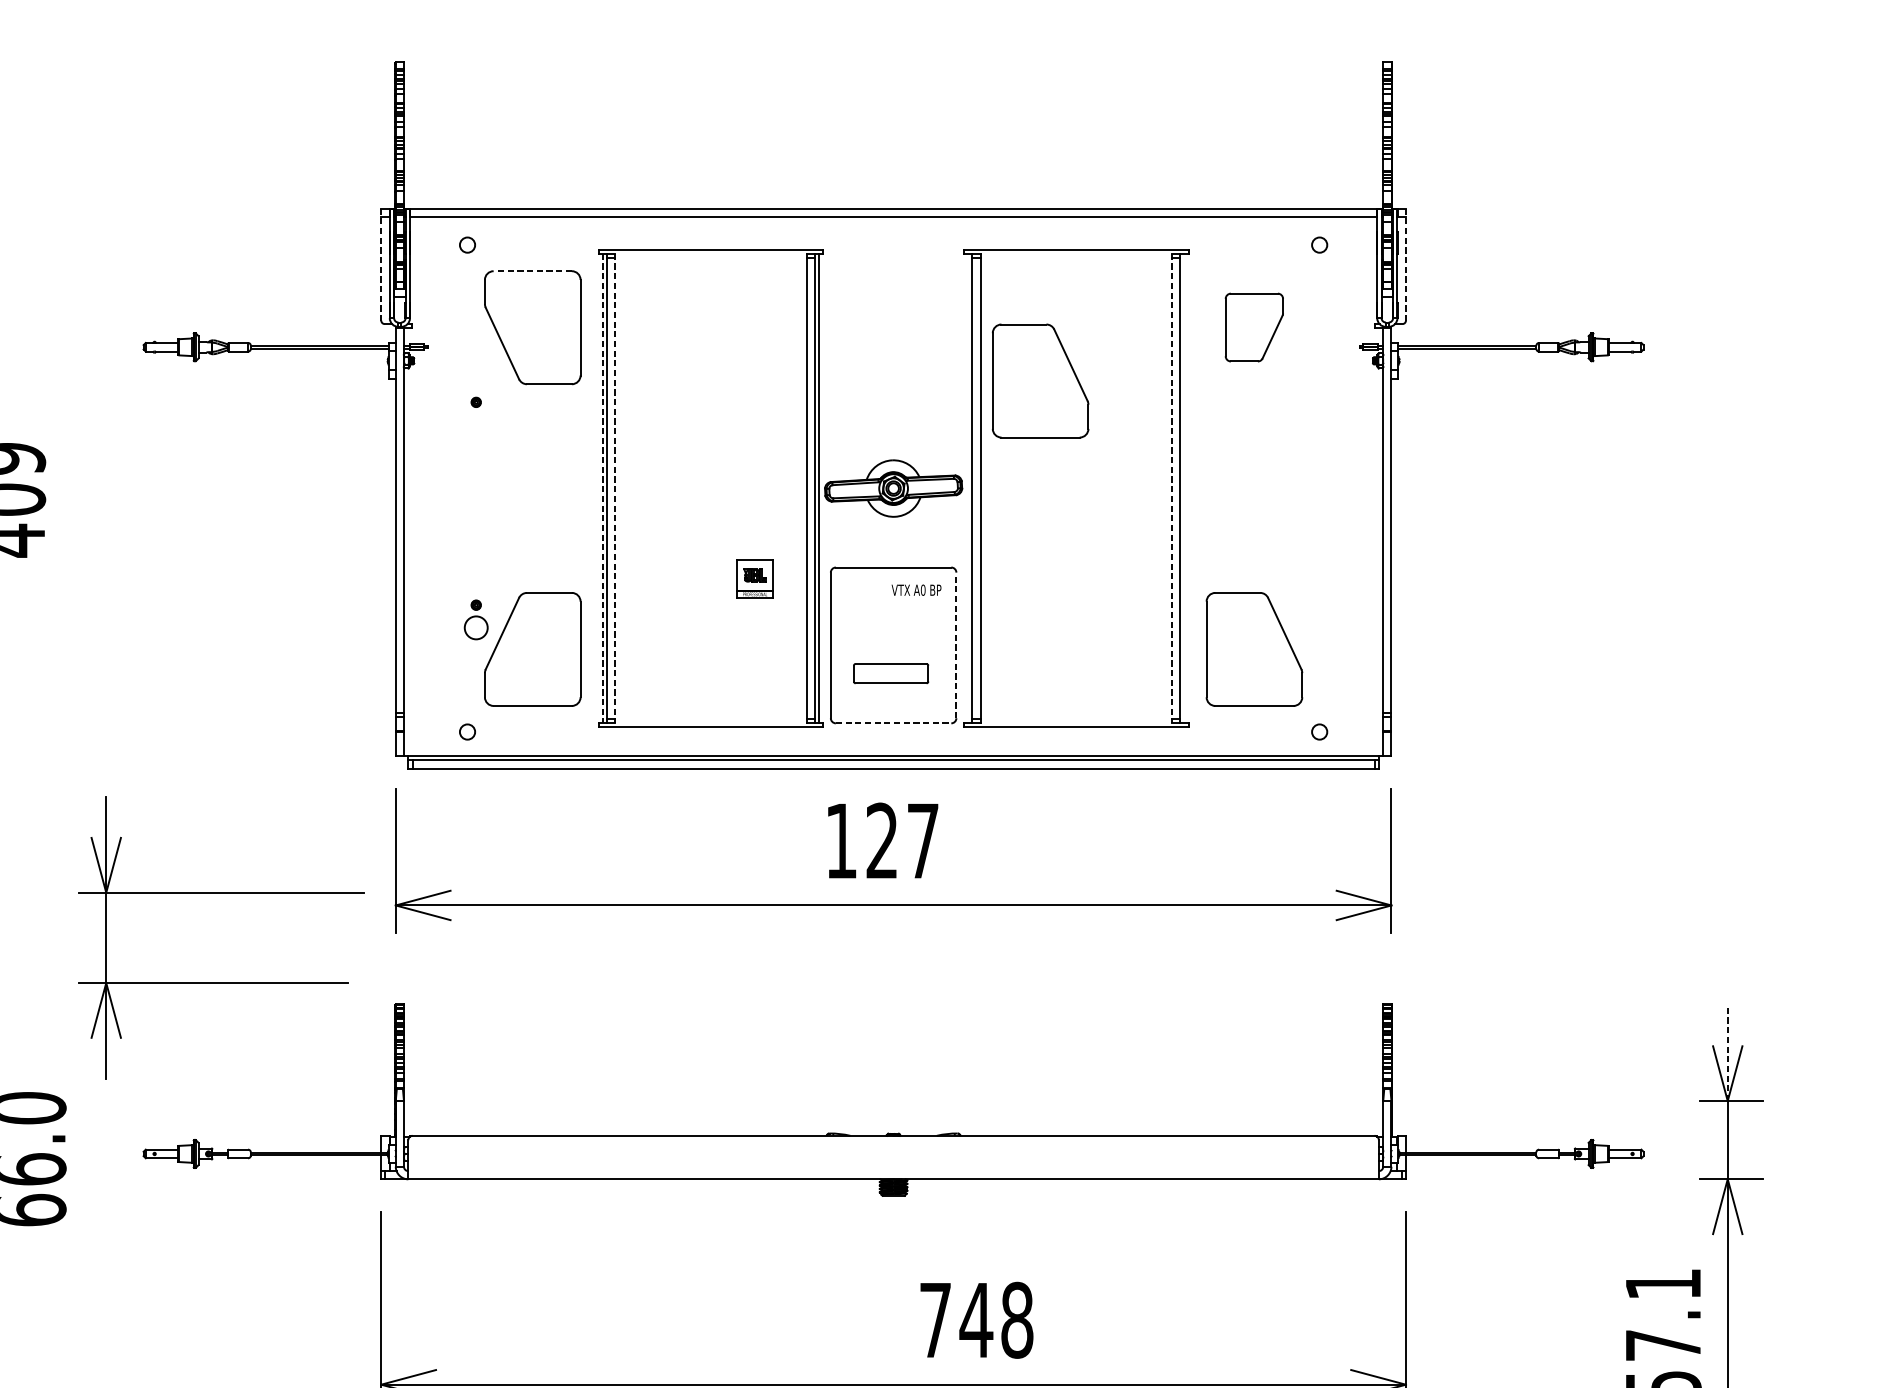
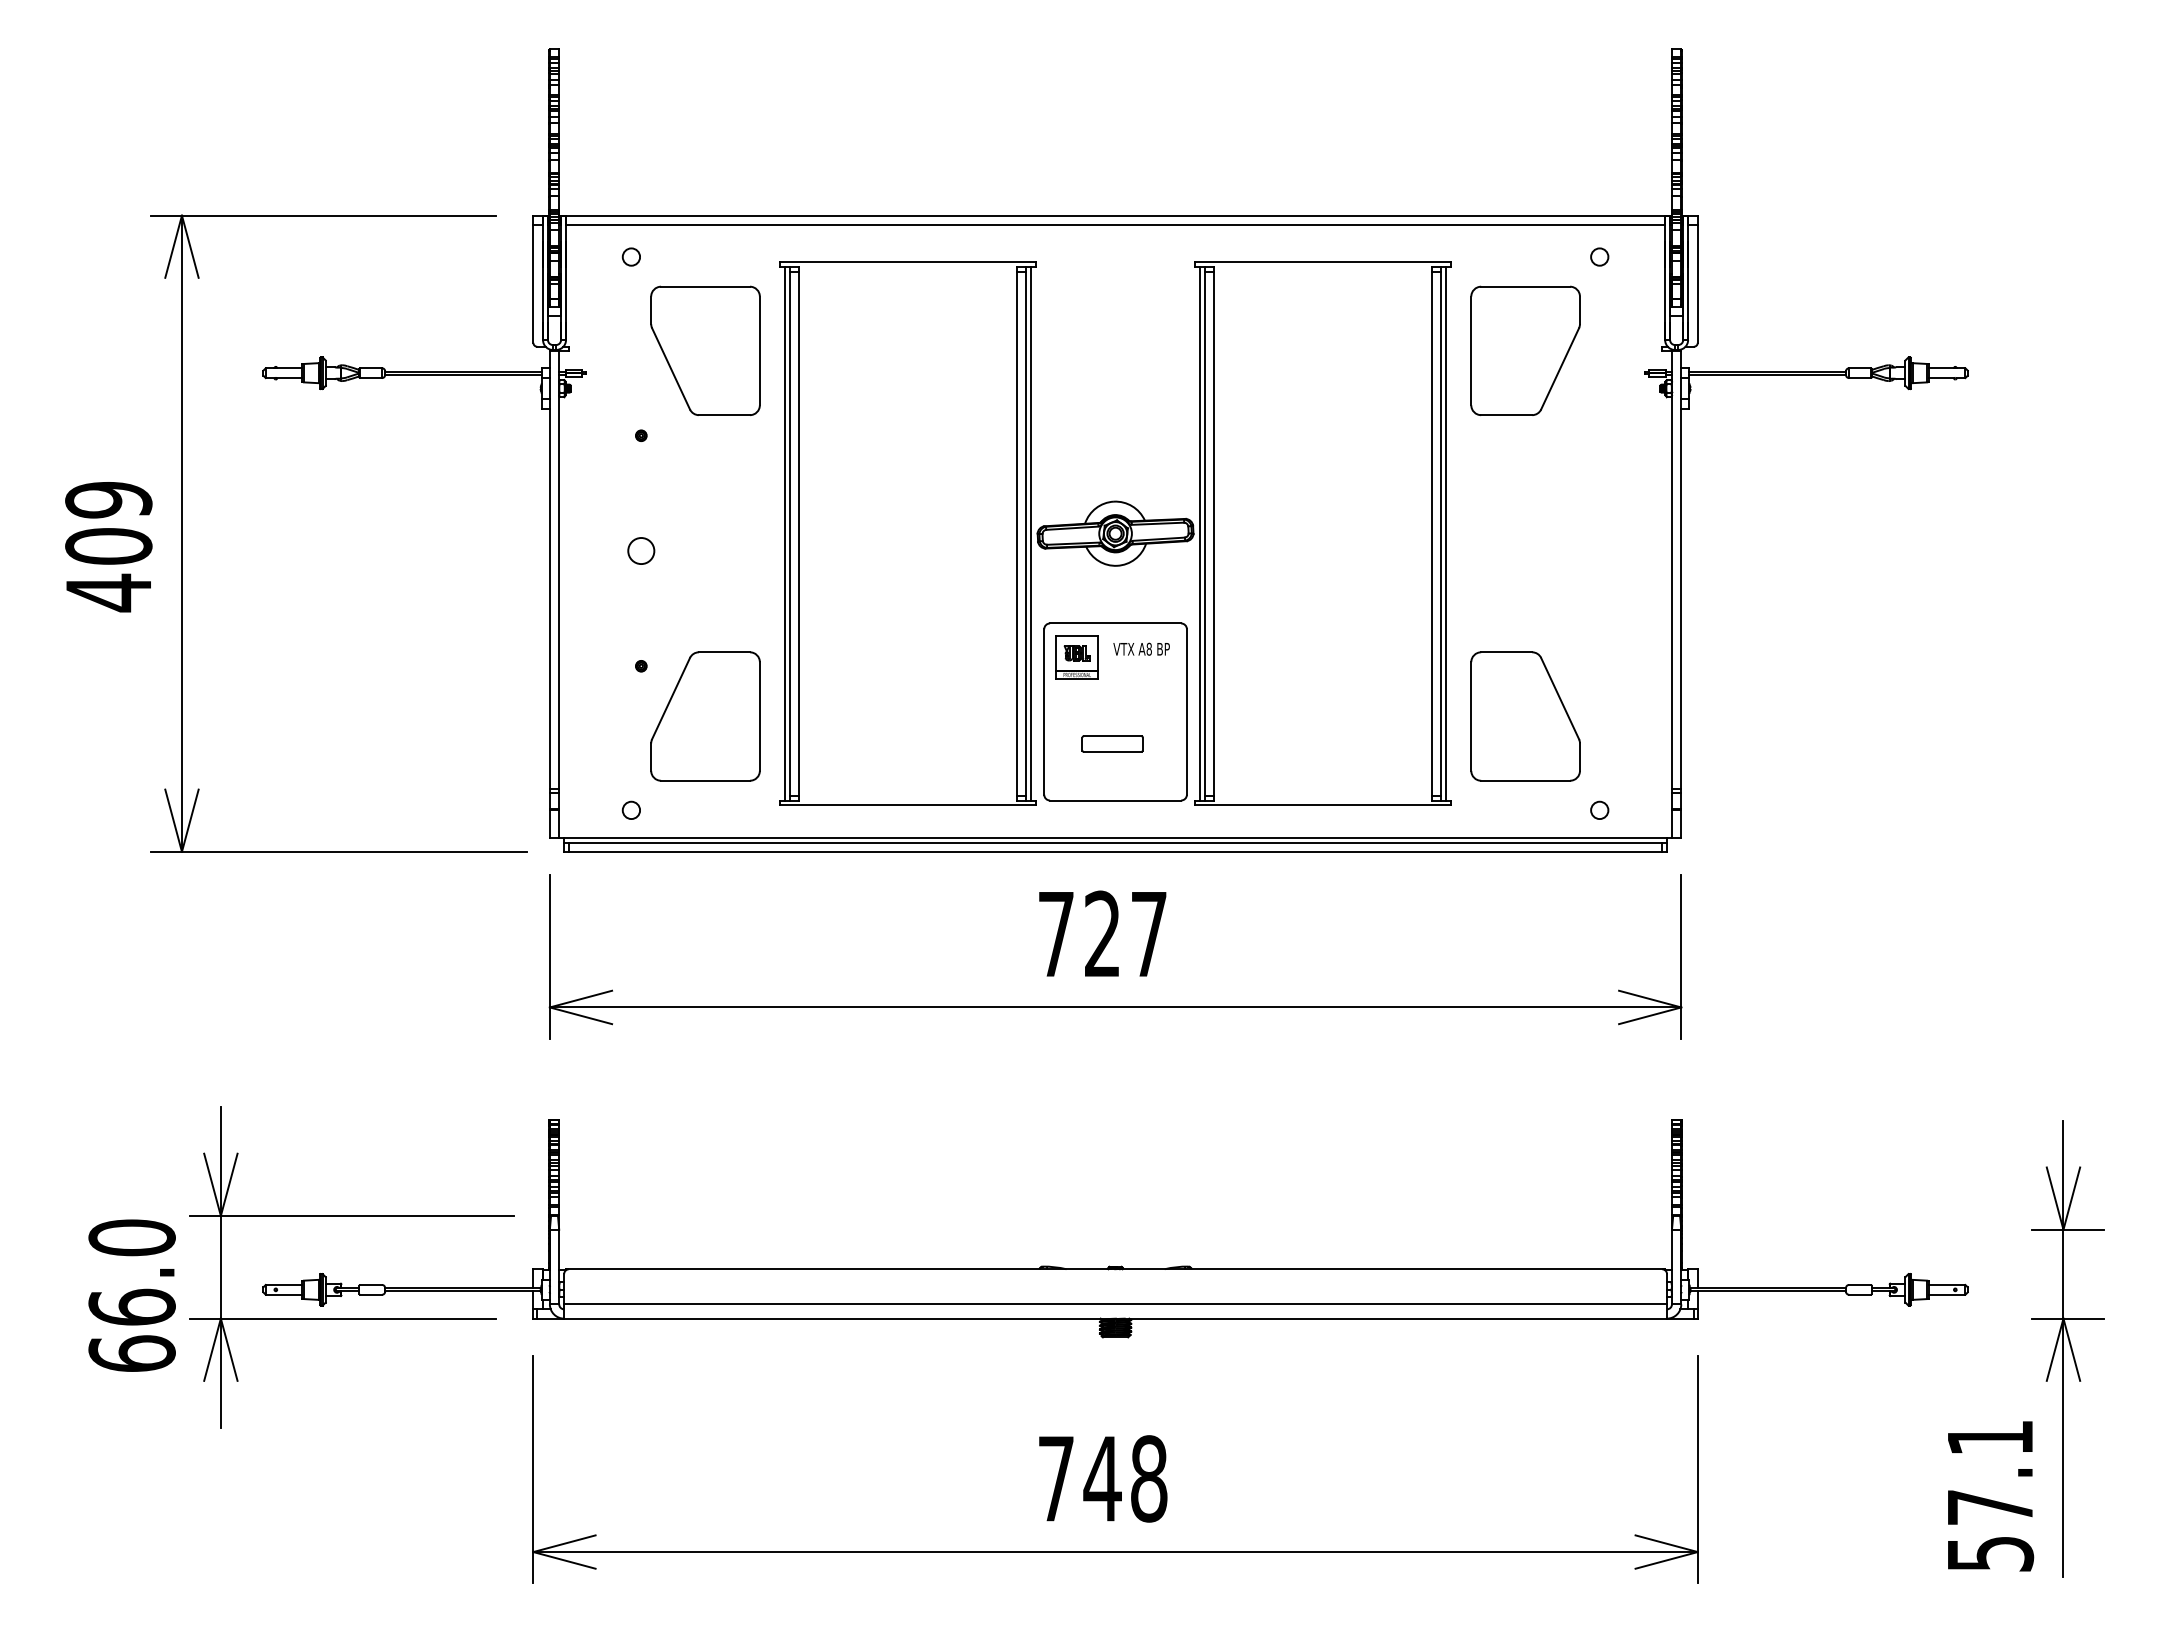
line: (381, 264) -> (533, 279), dashed -> solid
line: (1405, 264) -> (1697, 279), dashed -> solid
line: (532, 271) -> (705, 286), dashed -> solid
part: (1254, 327) -> (1525, 350), size x1.67
part: (1040, 381) -> (1282, 411), removed
part: (72, 488) -> (182, 533), added
line: (603, 488) -> (785, 533), dashed -> solid
line: (615, 488) -> (799, 533), dashed -> solid
line: (968, 488) -> (1200, 533), added
line: (1171, 488) -> (1431, 533), dashed -> solid
line: (1184, 488) -> (1446, 533), added
part: (754, 579) -> (1076, 657), moved
text: (922, 590) -> (1148, 649), A0 -> A8
circle: (476, 627) -> (641, 550), moved
line: (956, 645) -> (1186, 711), dashed -> solid
part: (890, 673) -> (1112, 743), size x0.71
line: (893, 723) -> (1115, 800), dashed -> solid
text: (841, 841) -> (1056, 934), 127 -> 727
part: (221, 893) -> (351, 1216), moved
line: (1727, 1052) -> (2063, 1174), dashed -> solid
line: (893, 1166) -> (1115, 1304), added
text: (977, 1319) -> (1103, 1478), moved

